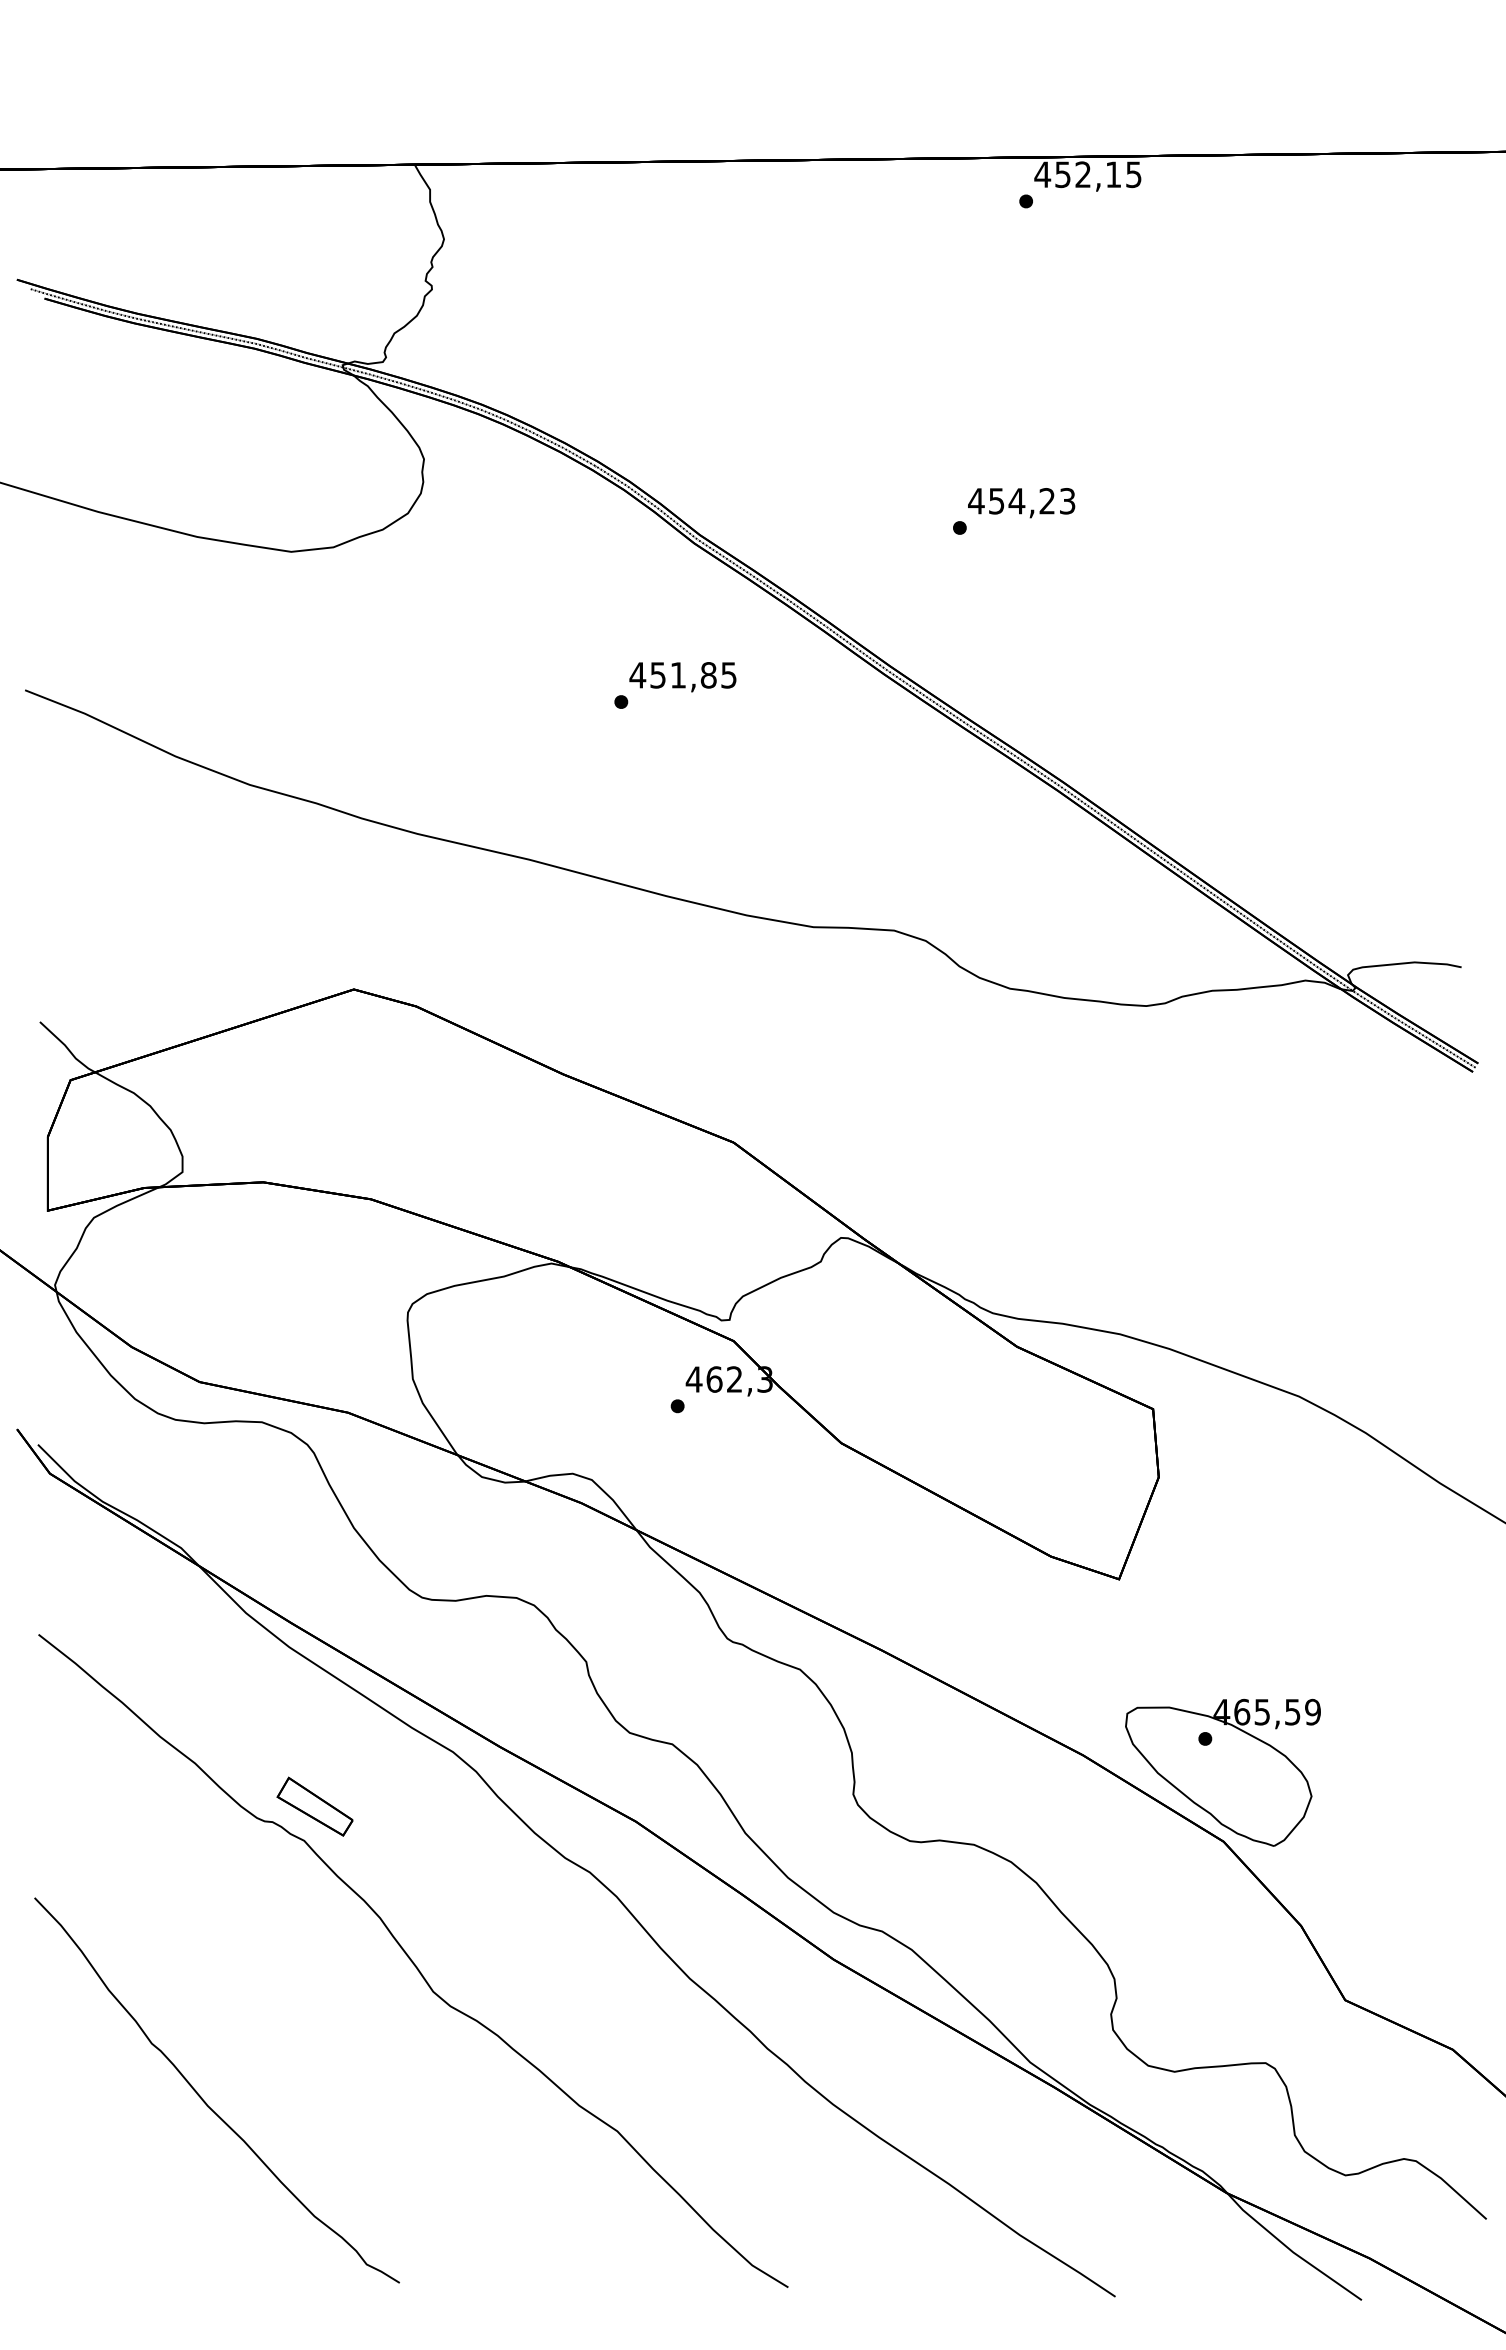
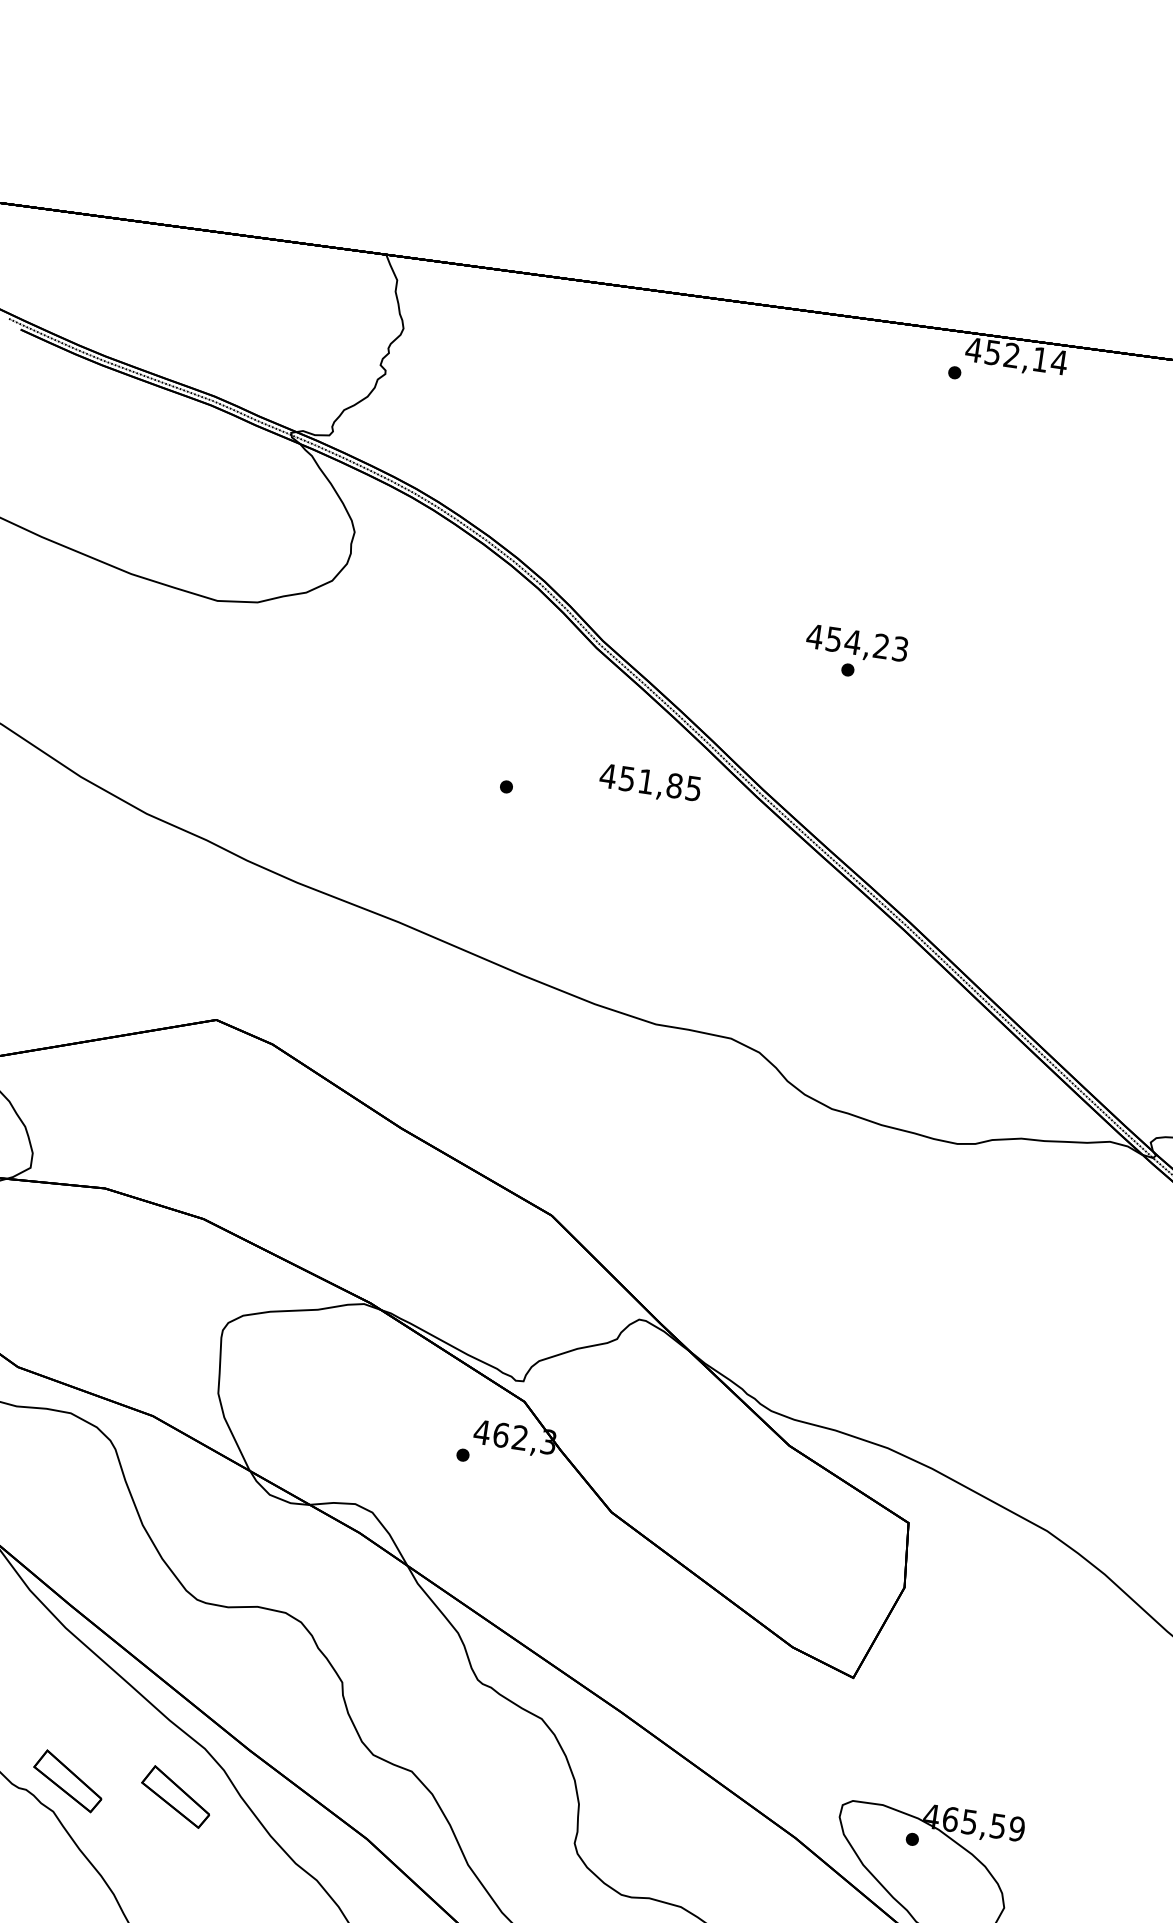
text: (1133, 174) -> (1059, 362), 452,15 -> 452,14
text: (1021, 503) -> (856, 644), moved
text: (682, 677) -> (649, 784), moved
part: (429, 1806) -> (175, 1796), added

